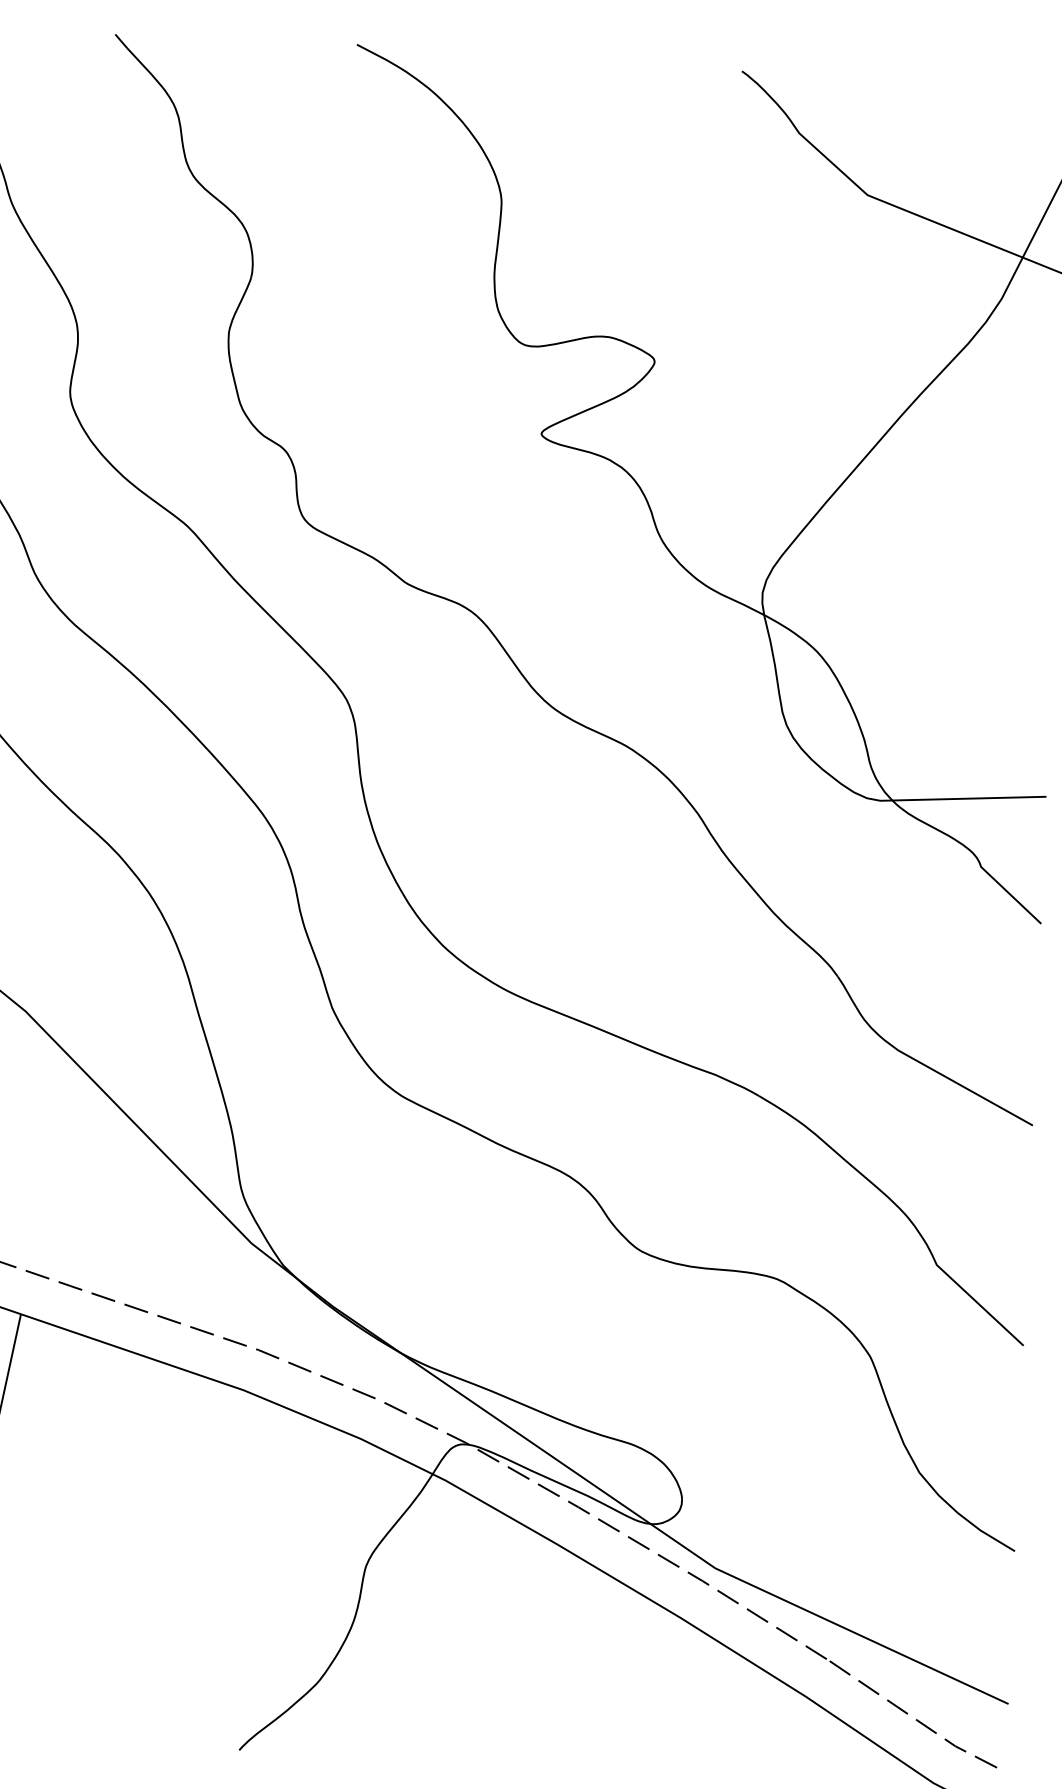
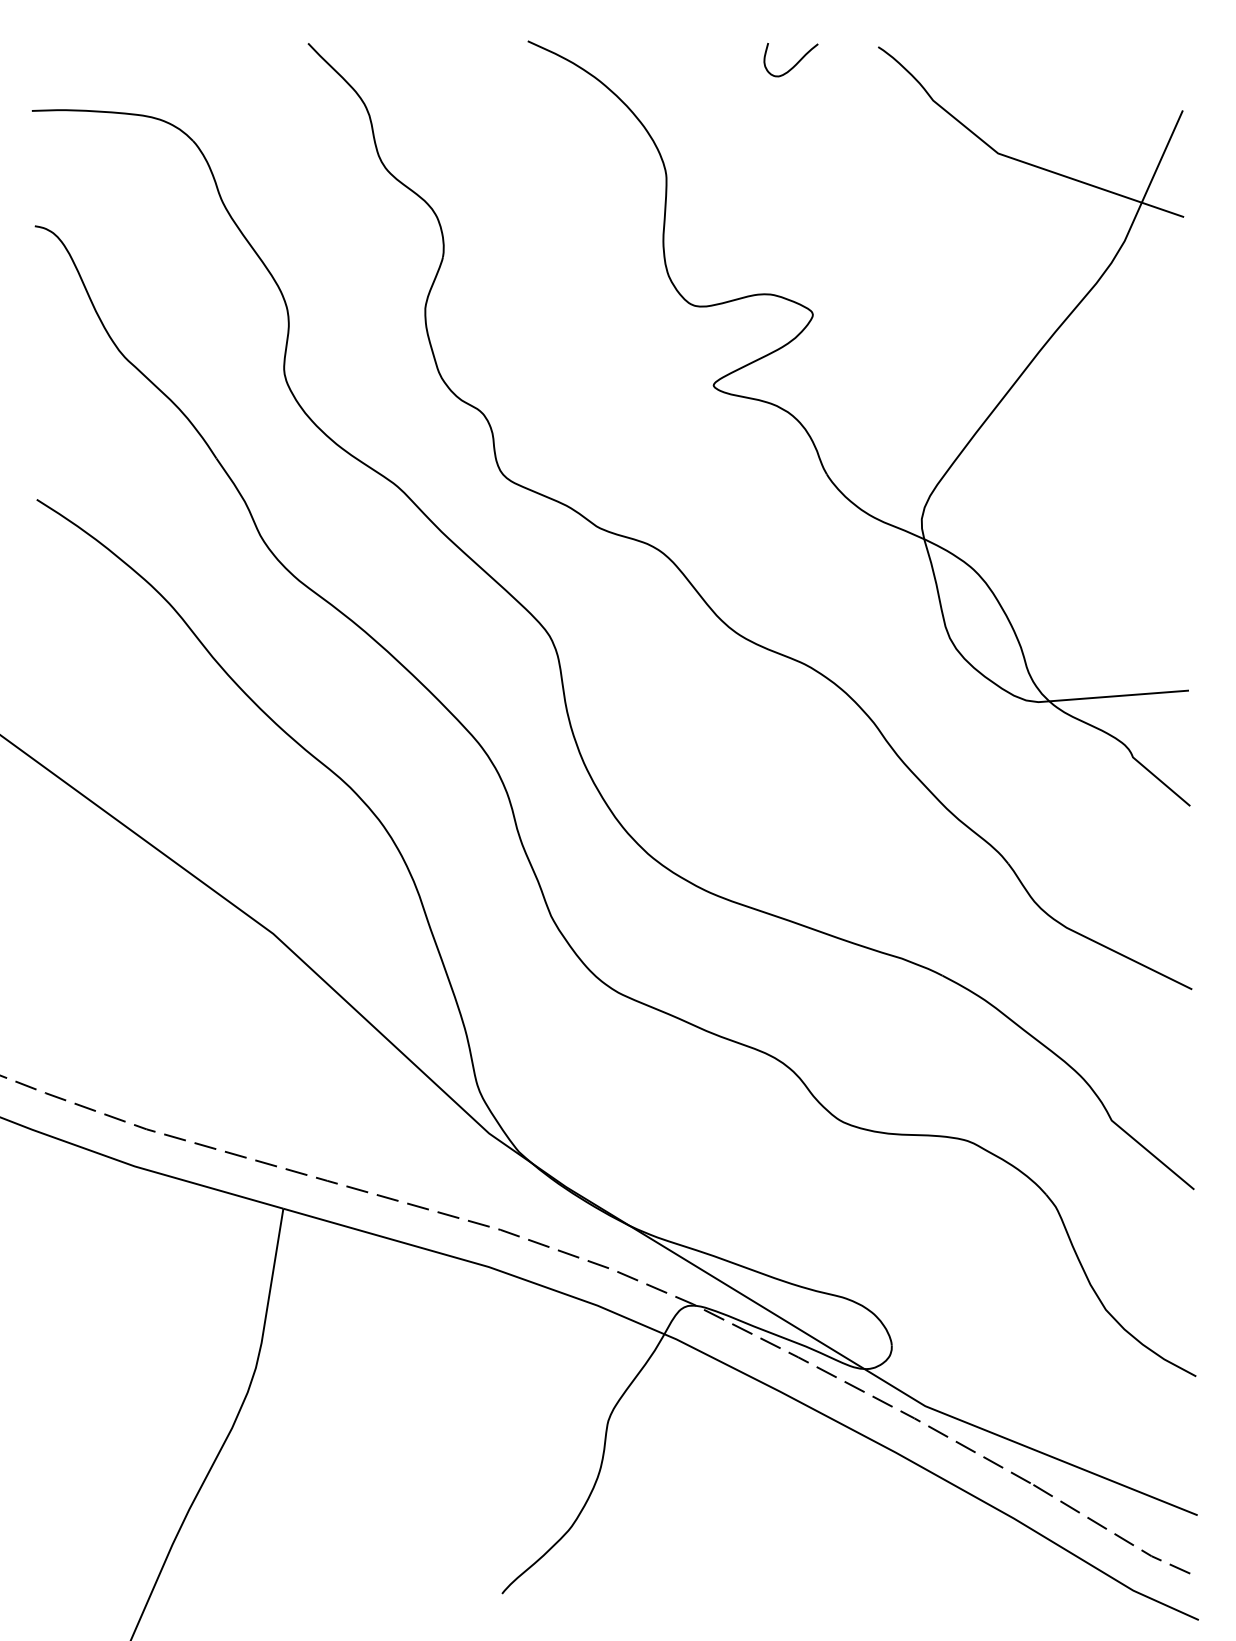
curve: (648, 85) -> (794, 64), added

